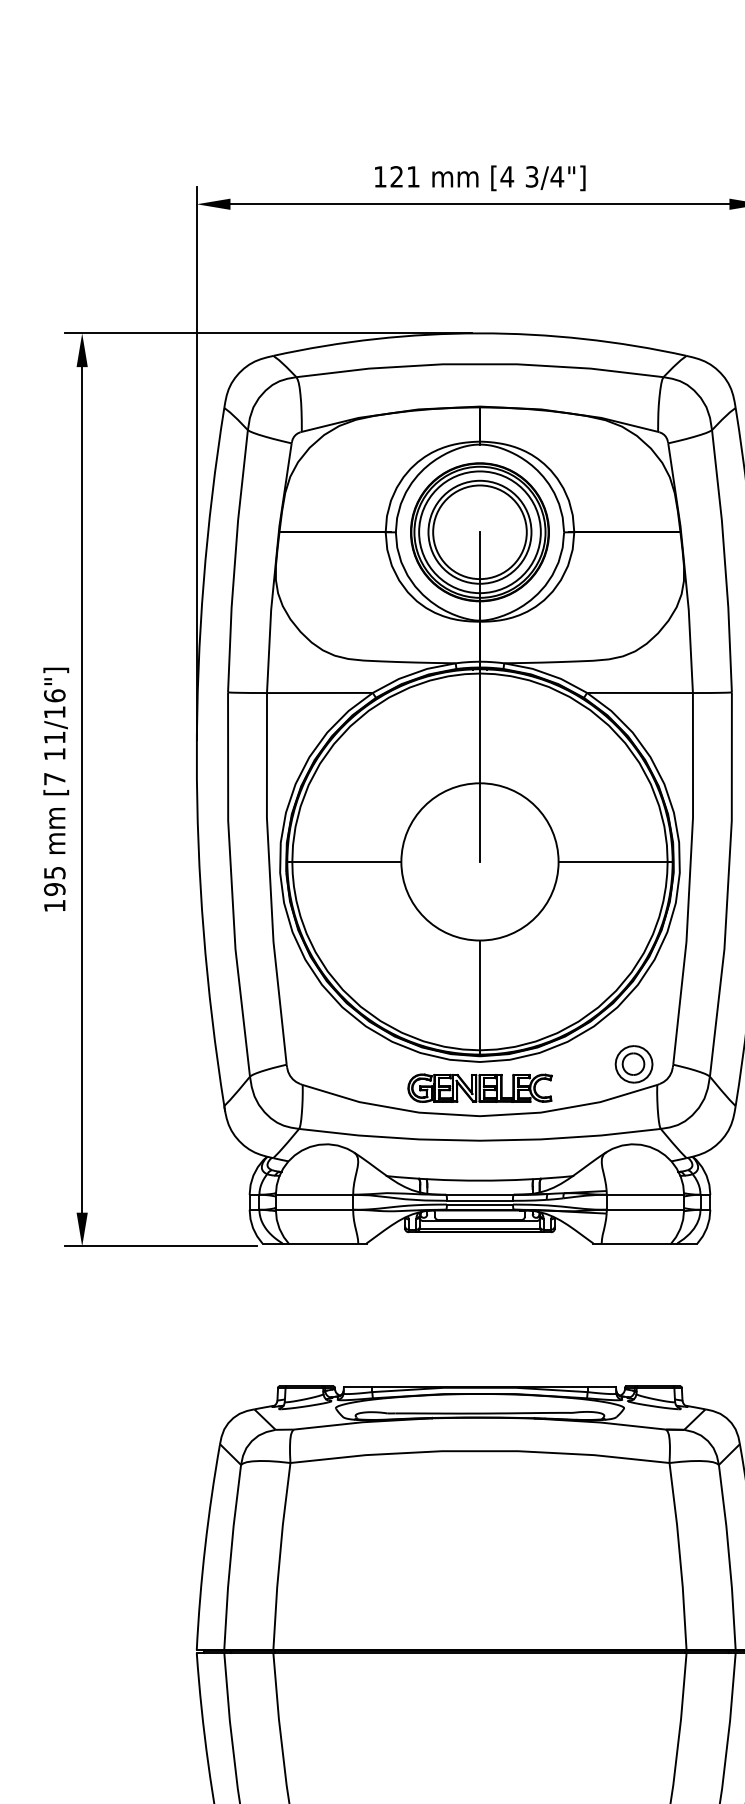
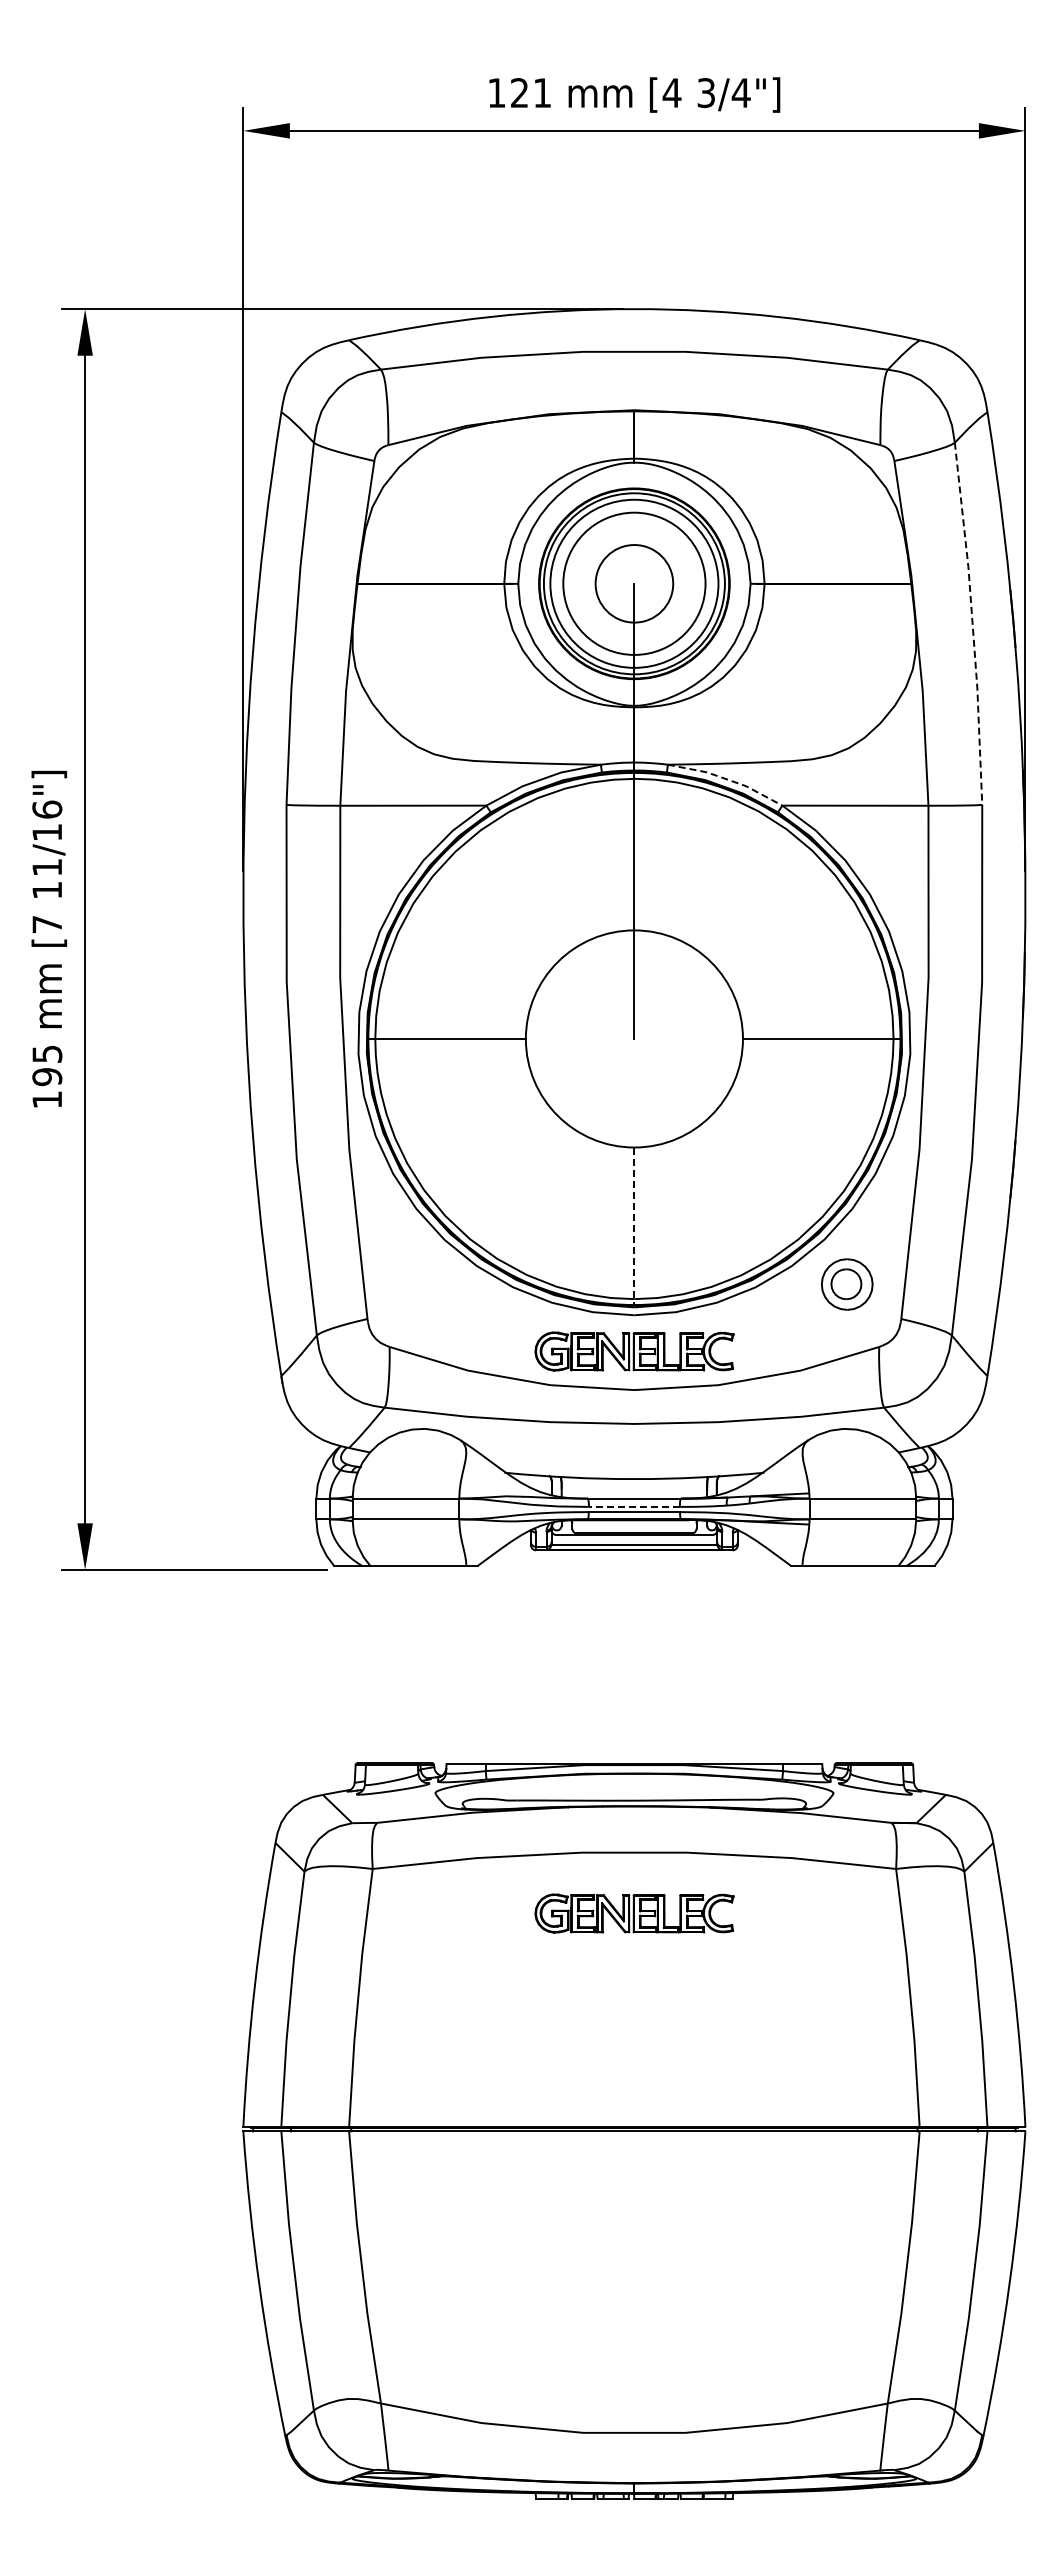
circle: (480, 532) -> (634, 583), size x0.6
line: (724, 561) -> (972, 623), solid -> dashed
line: (547, 674) -> (727, 779), solid -> dashed
line: (480, 997) -> (634, 1226), solid -> dashed
part: (633, 1064) -> (846, 1284), moved
line: (479, 1200) -> (633, 1506), solid -> dashed
part: (480, 1495) -> (634, 1913), added

